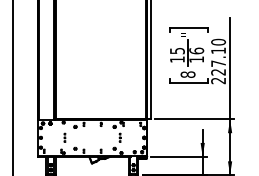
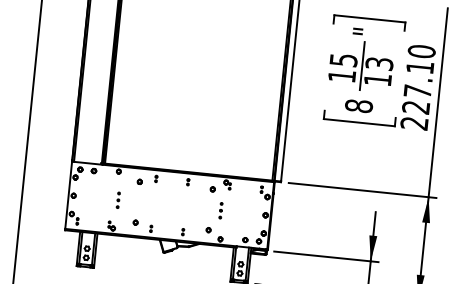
text: (196, 50) -> (379, 62), 16 -> 13

